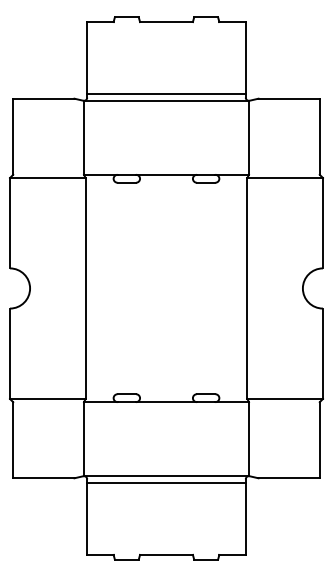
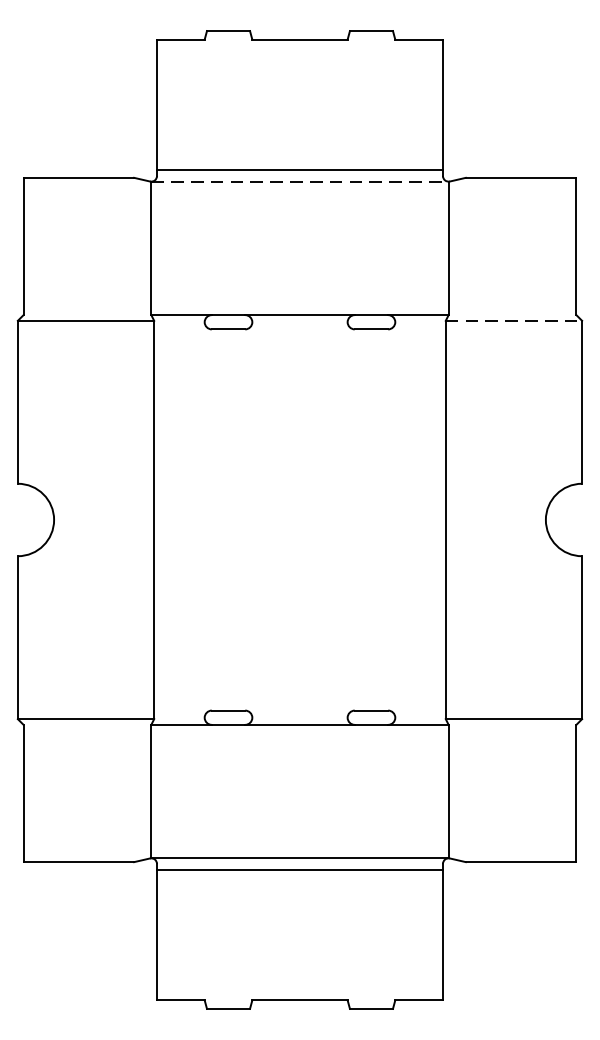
line: (166, 100) -> (300, 181), solid -> dashed
line: (285, 178) -> (514, 321), solid -> dashed

